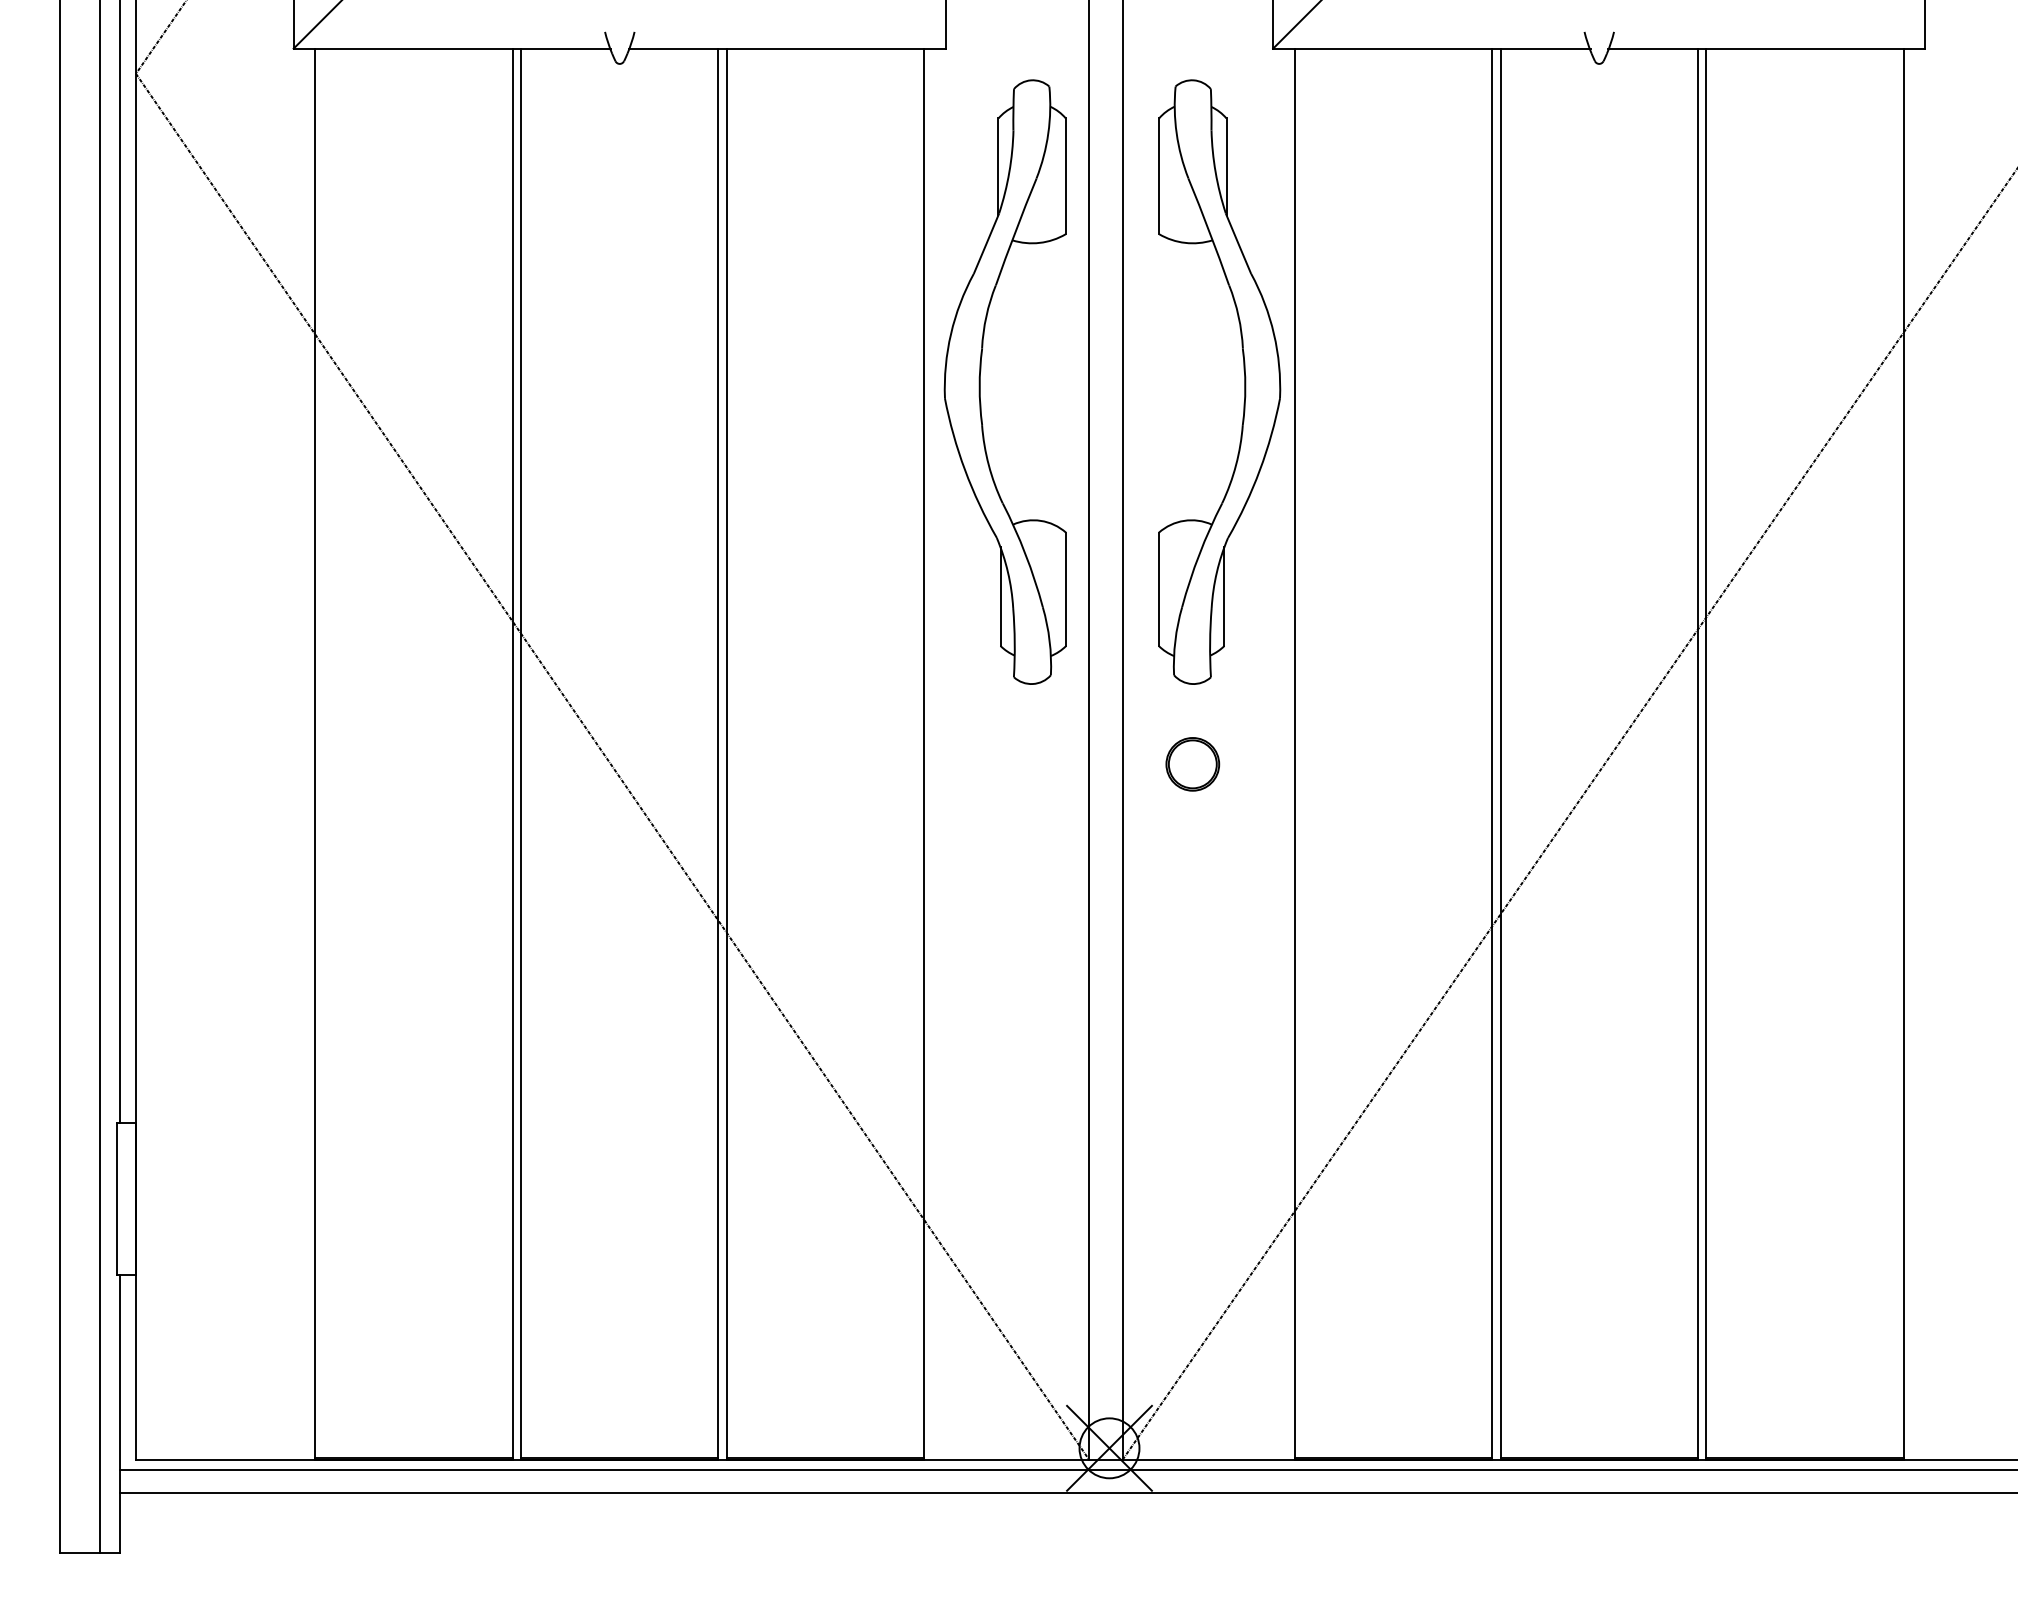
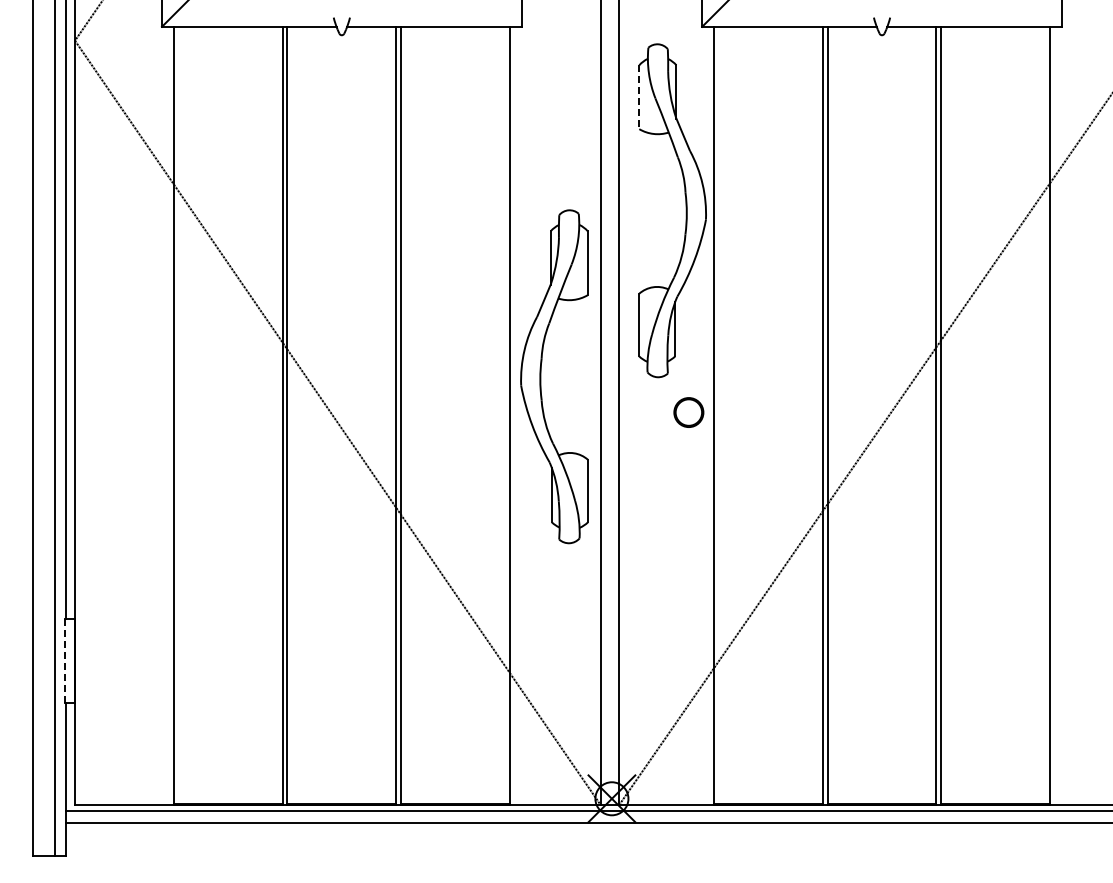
line: (1159, 176) -> (639, 97), solid -> dashed
part: (981, 381) -> (541, 376), moved
circle: (1192, 764) -> (688, 412), moved
line: (116, 1199) -> (64, 661), solid -> dashed

